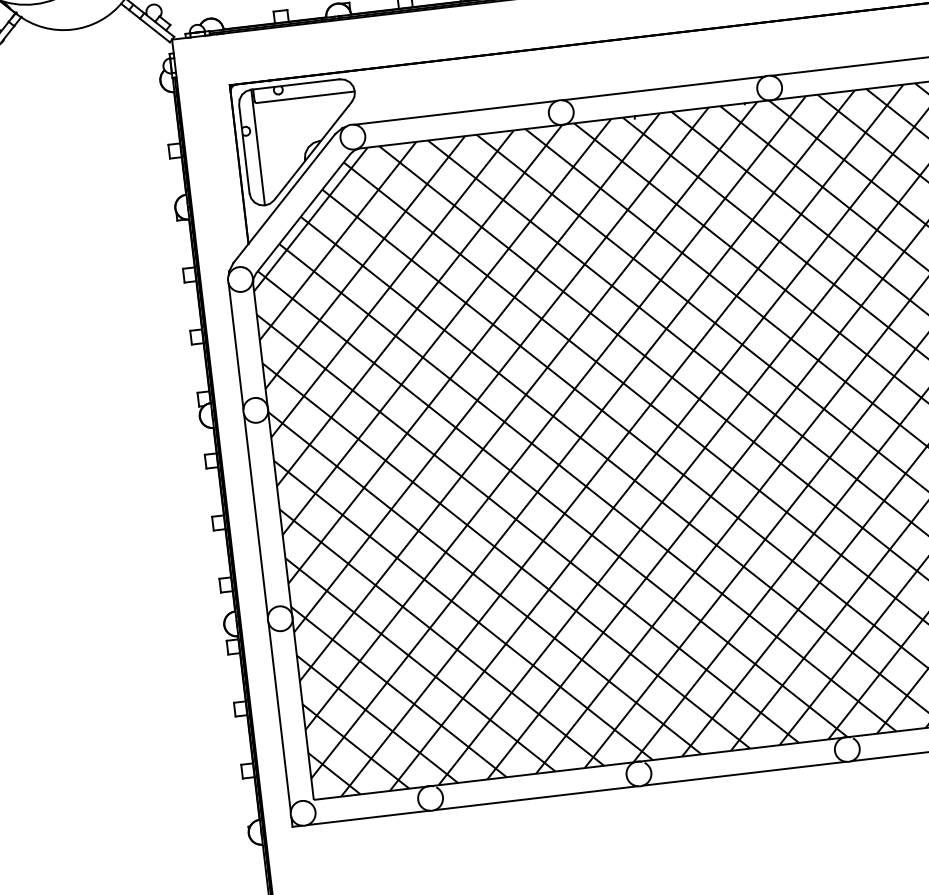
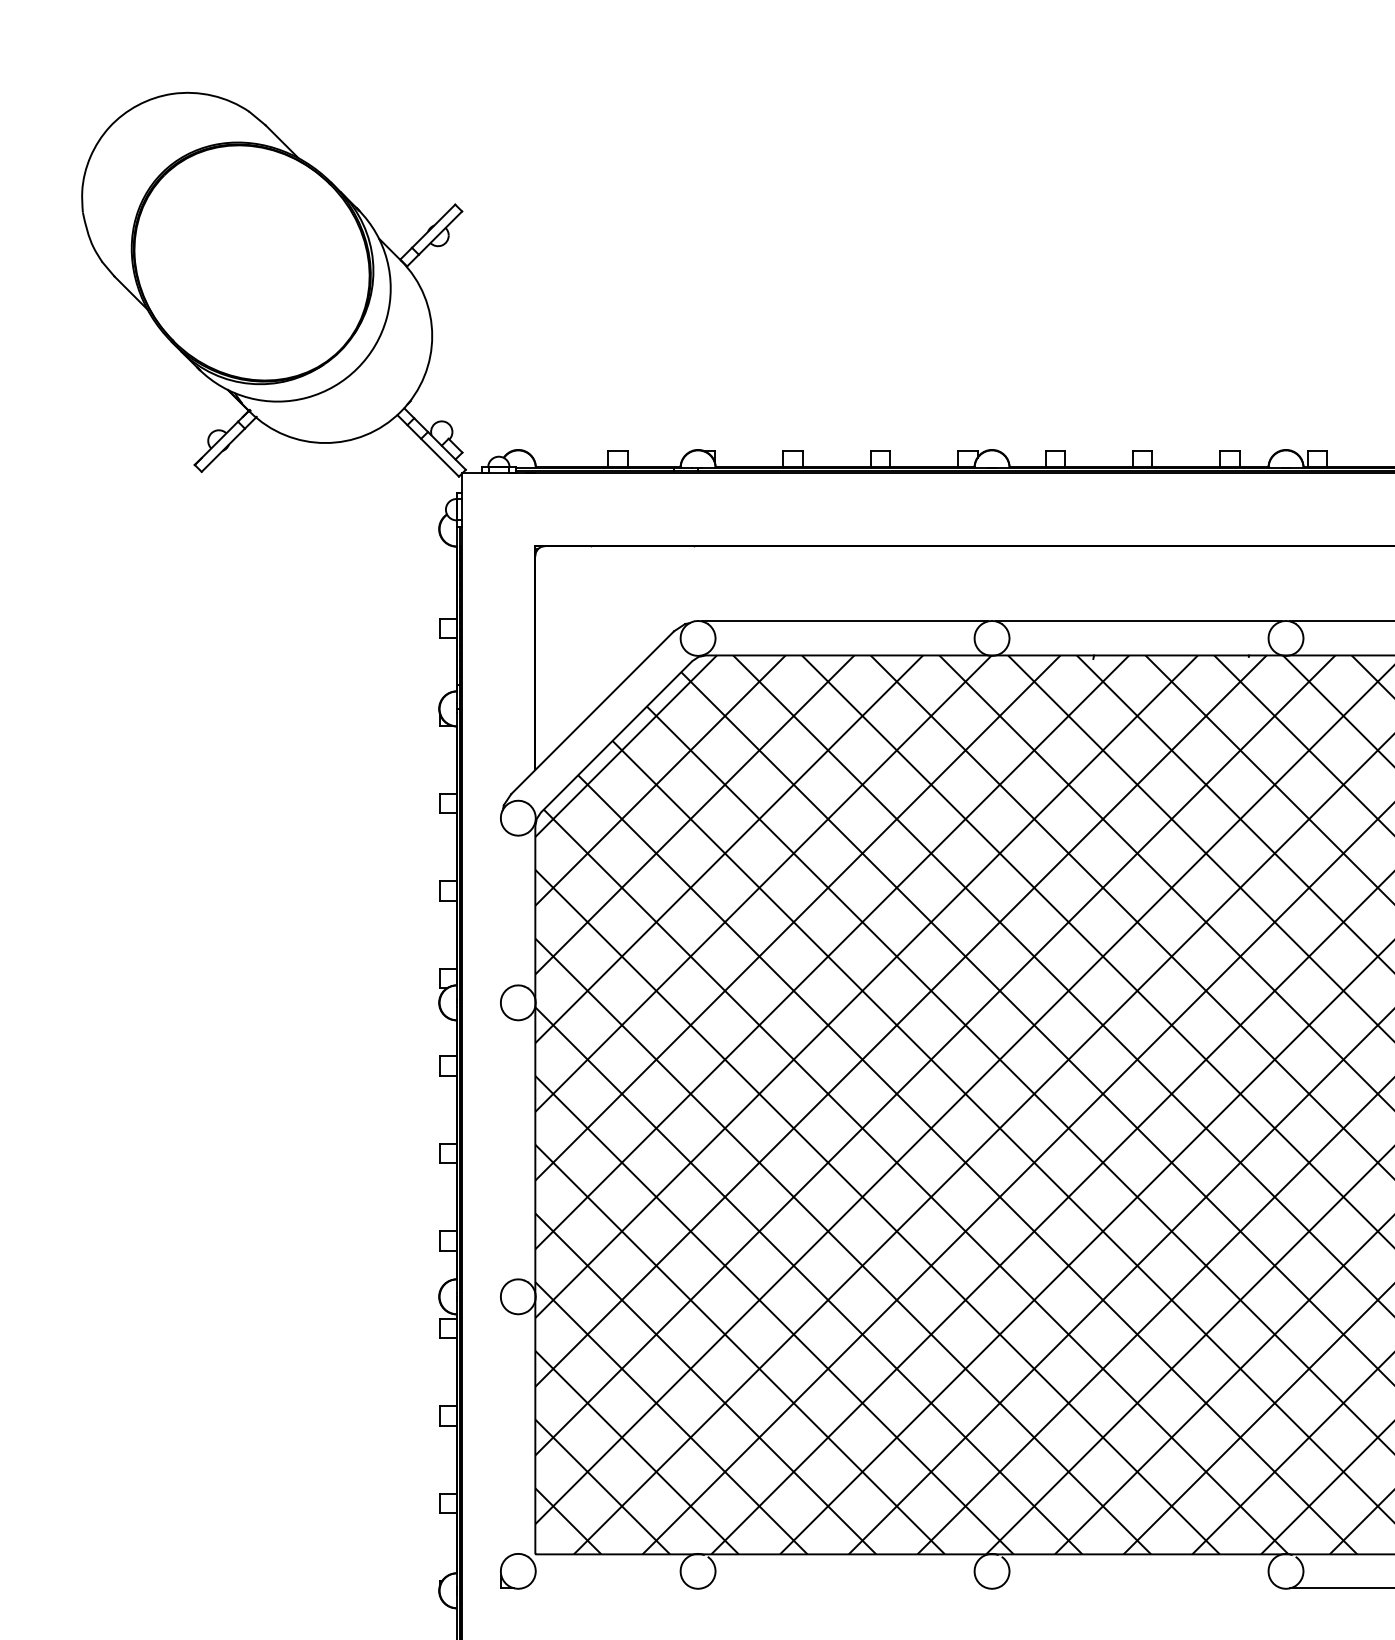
part: (302, 142) -> (626, 637), removed
line: (236, 346) -> (501, 910), removed
line: (256, 515) -> (501, 1149), removed
line: (279, 717) -> (501, 1433), removed
line: (744, 773) -> (1138, 1588), removed
line: (536, 798) -> (845, 1588), removed
line: (368, 817) -> (608, 1588), removed

